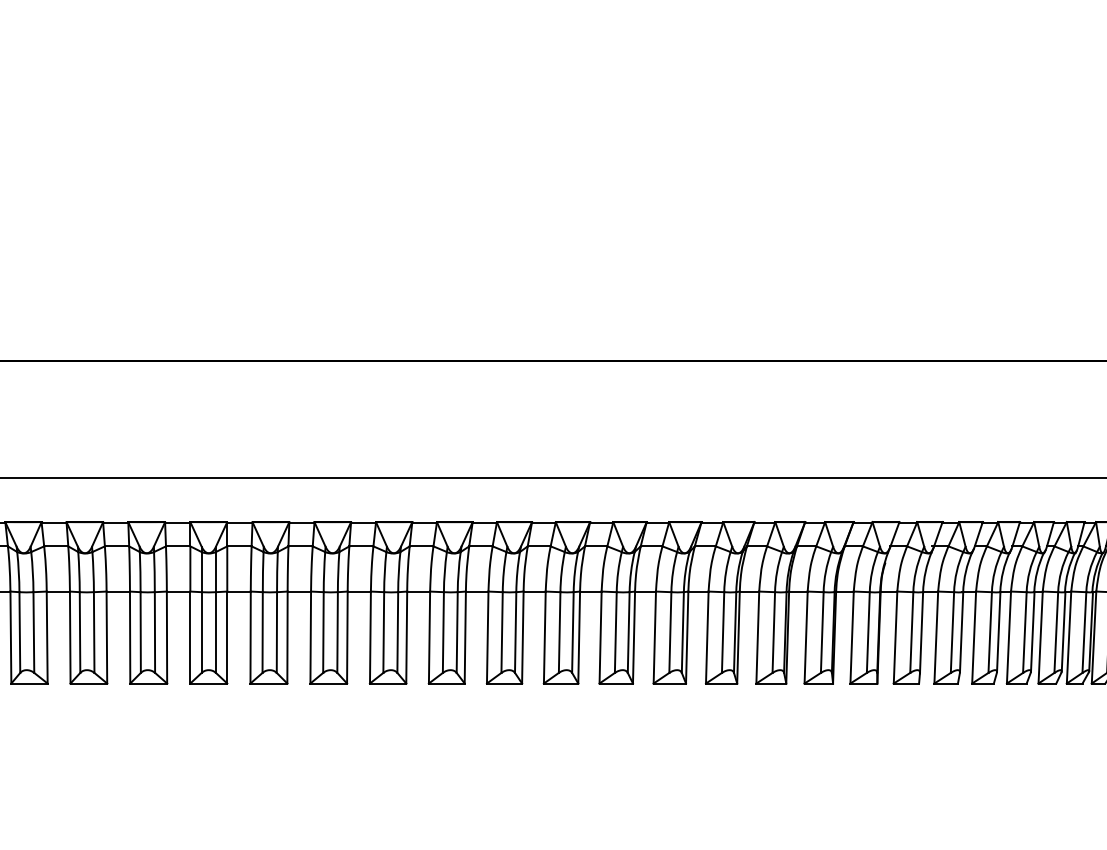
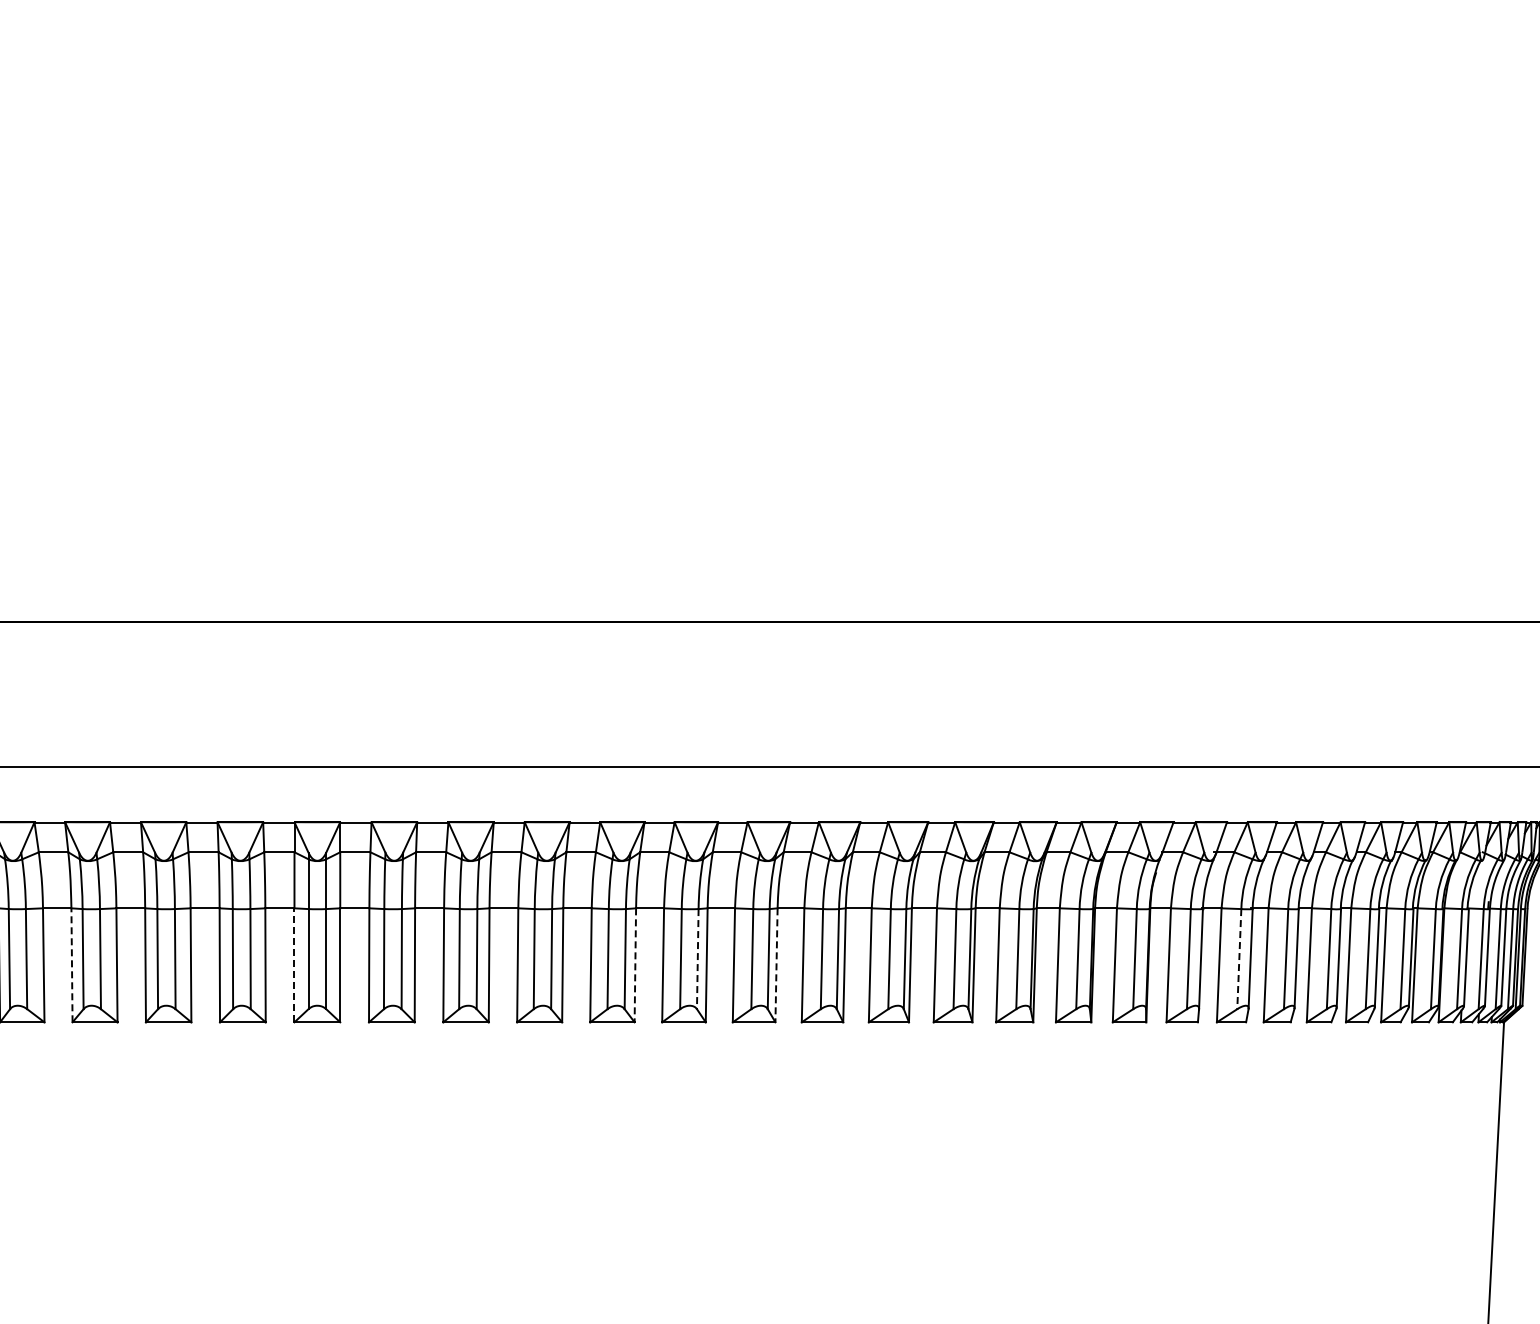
line: (515, 632) -> (697, 959), solid -> dashed
line: (952, 632) -> (1239, 959), solid -> dashed
line: (11, 637) -> (72, 965), solid -> dashed
line: (190, 637) -> (294, 965), solid -> dashed
line: (465, 637) -> (635, 965), solid -> dashed
line: (579, 637) -> (776, 965), solid -> dashed

